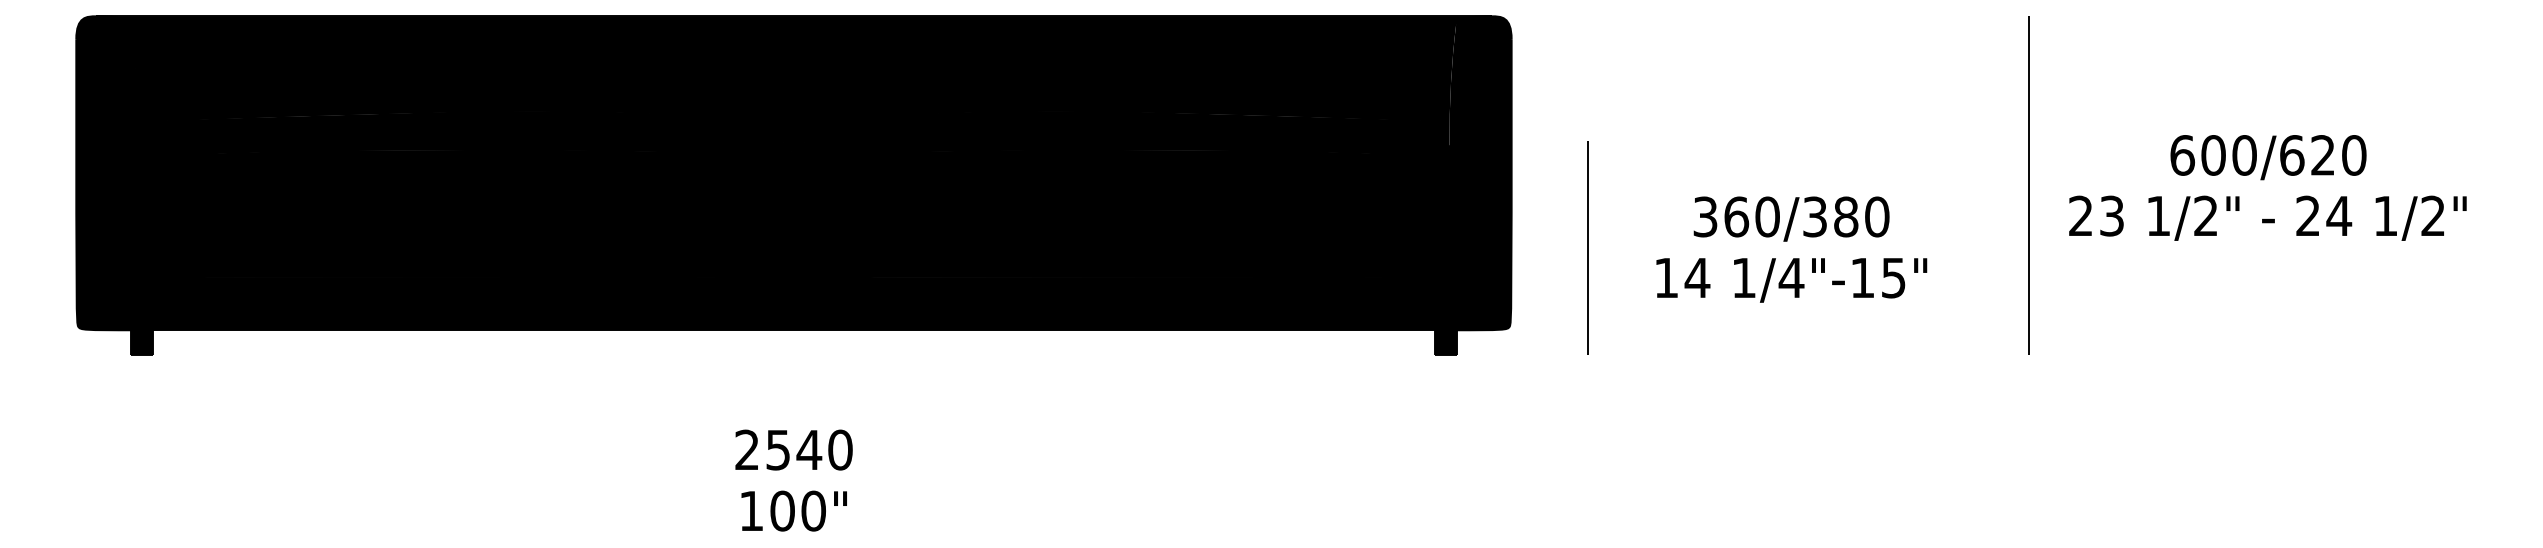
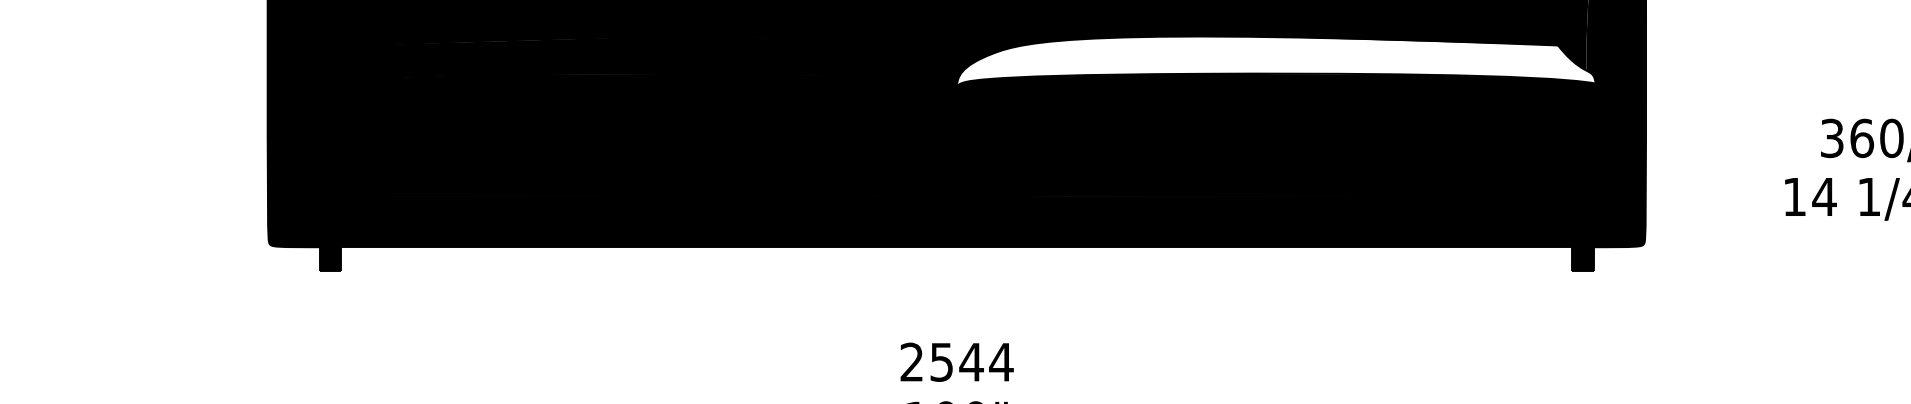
fill: (1126, 137) -> (1276, 62), removed
line: (1587, 247) -> (1718, 167), removed
text: (840, 449) -> (1001, 361), 2540 -> 2544

